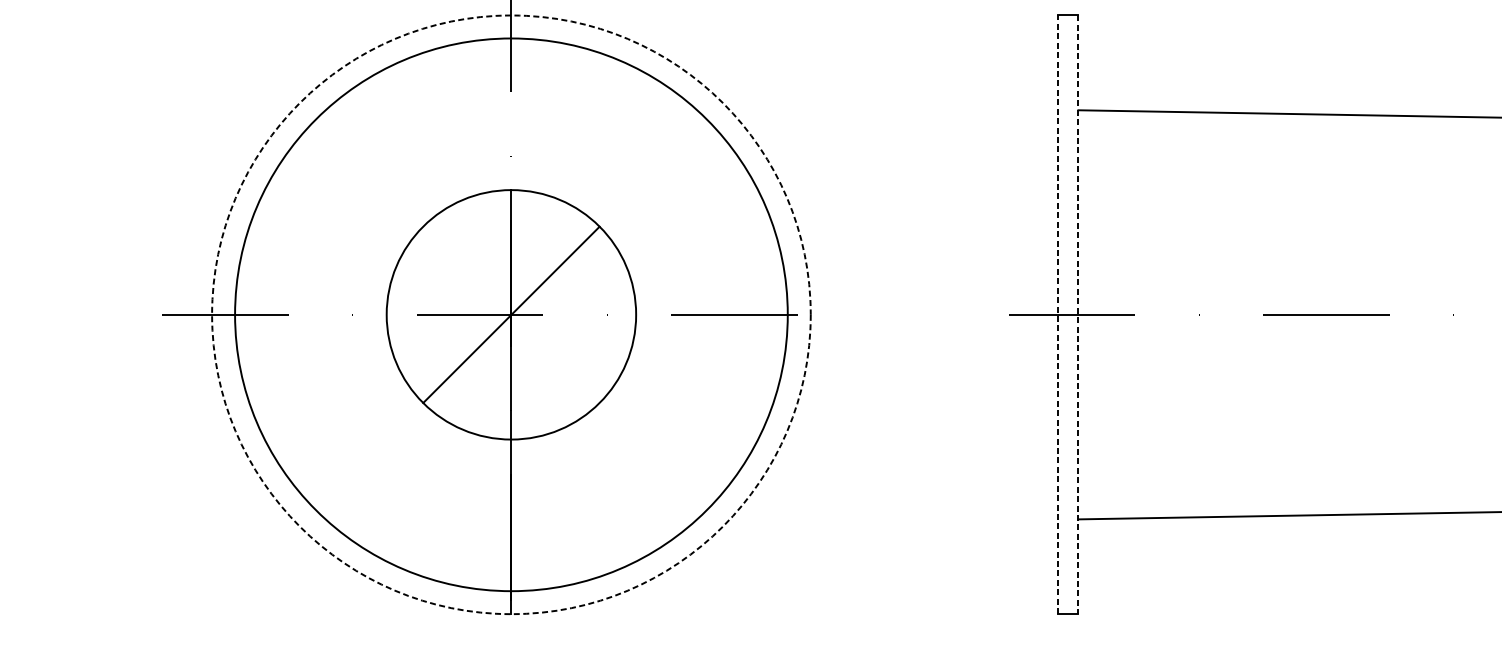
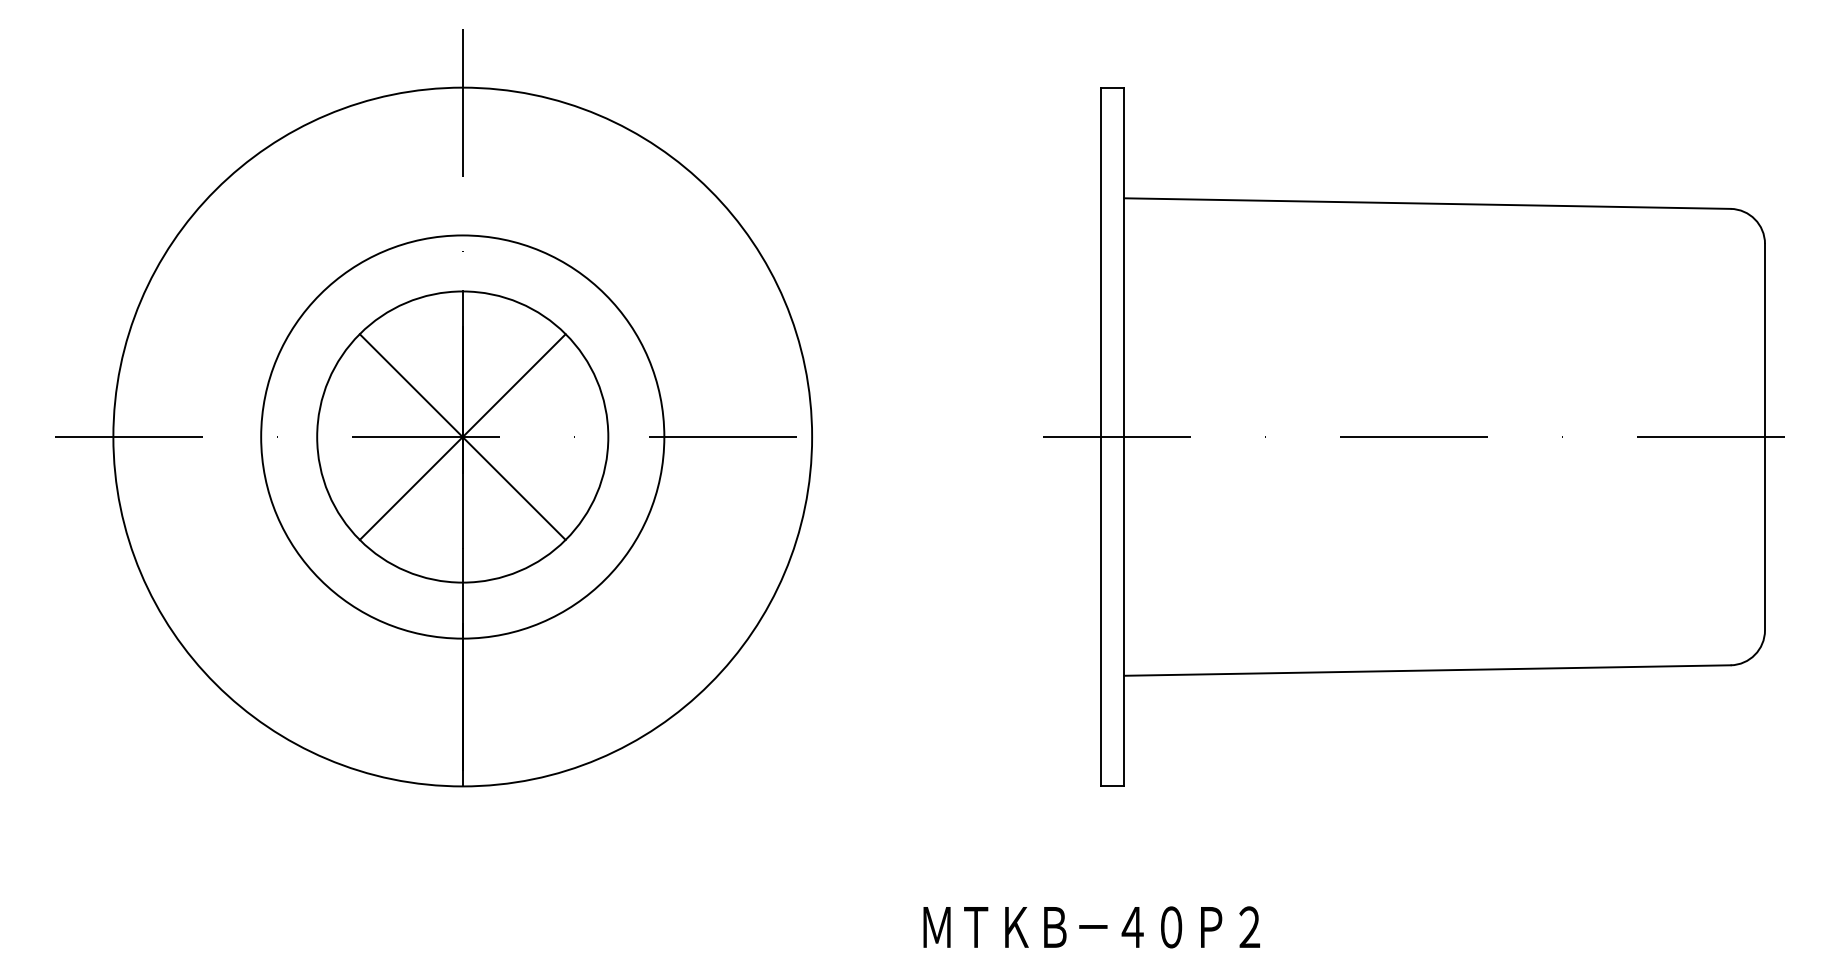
circle: (511, 314) -> (462, 436), dashed -> solid
circle: (511, 314) -> (462, 436), size x0.62
line: (511, 314) -> (462, 436), added
line: (1058, 314) -> (1101, 436), dashed -> solid
line: (1078, 315) -> (1124, 437), dashed -> solid

